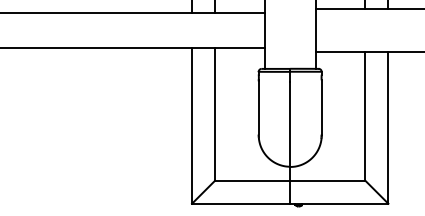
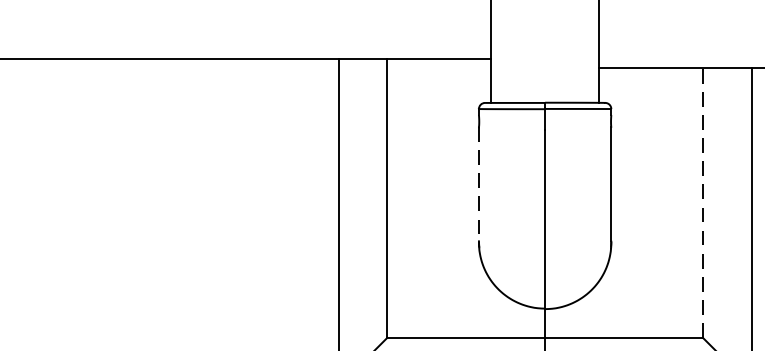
line: (258, 107) -> (478, 184), solid -> dashed
line: (365, 116) -> (703, 202), solid -> dashed

